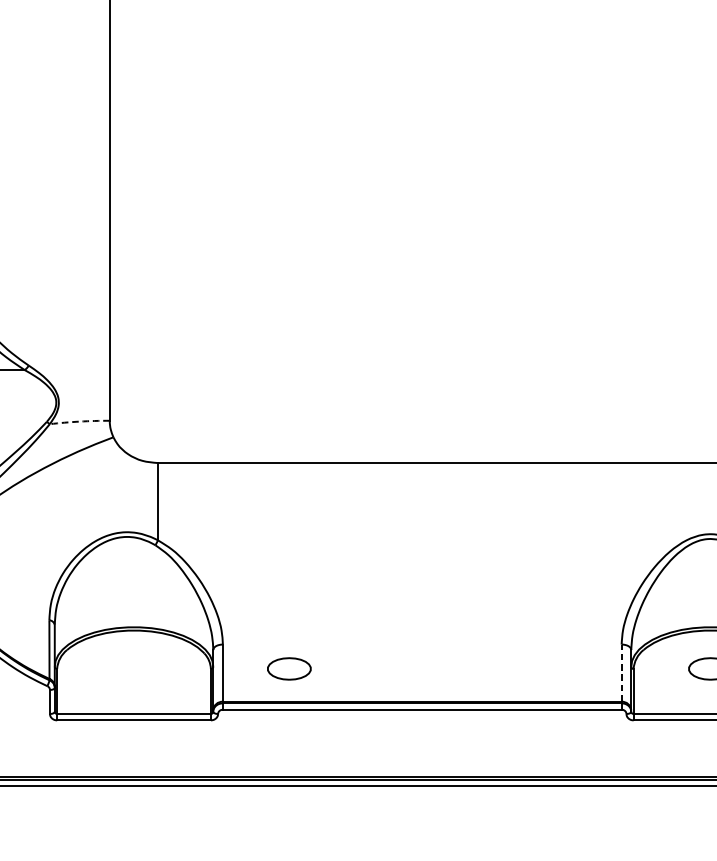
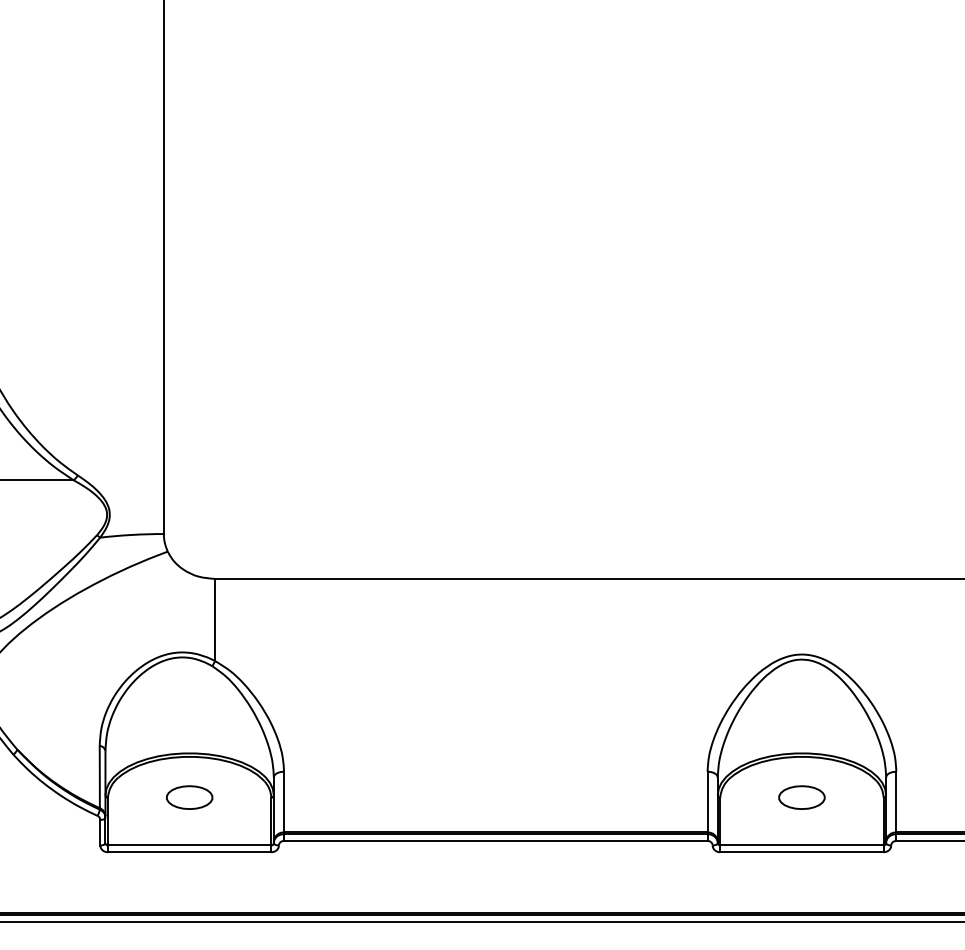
arc: (80, 421) -> (132, 534), dashed -> solid
part: (289, 668) -> (189, 797), moved
line: (621, 672) -> (707, 801), dashed -> solid

